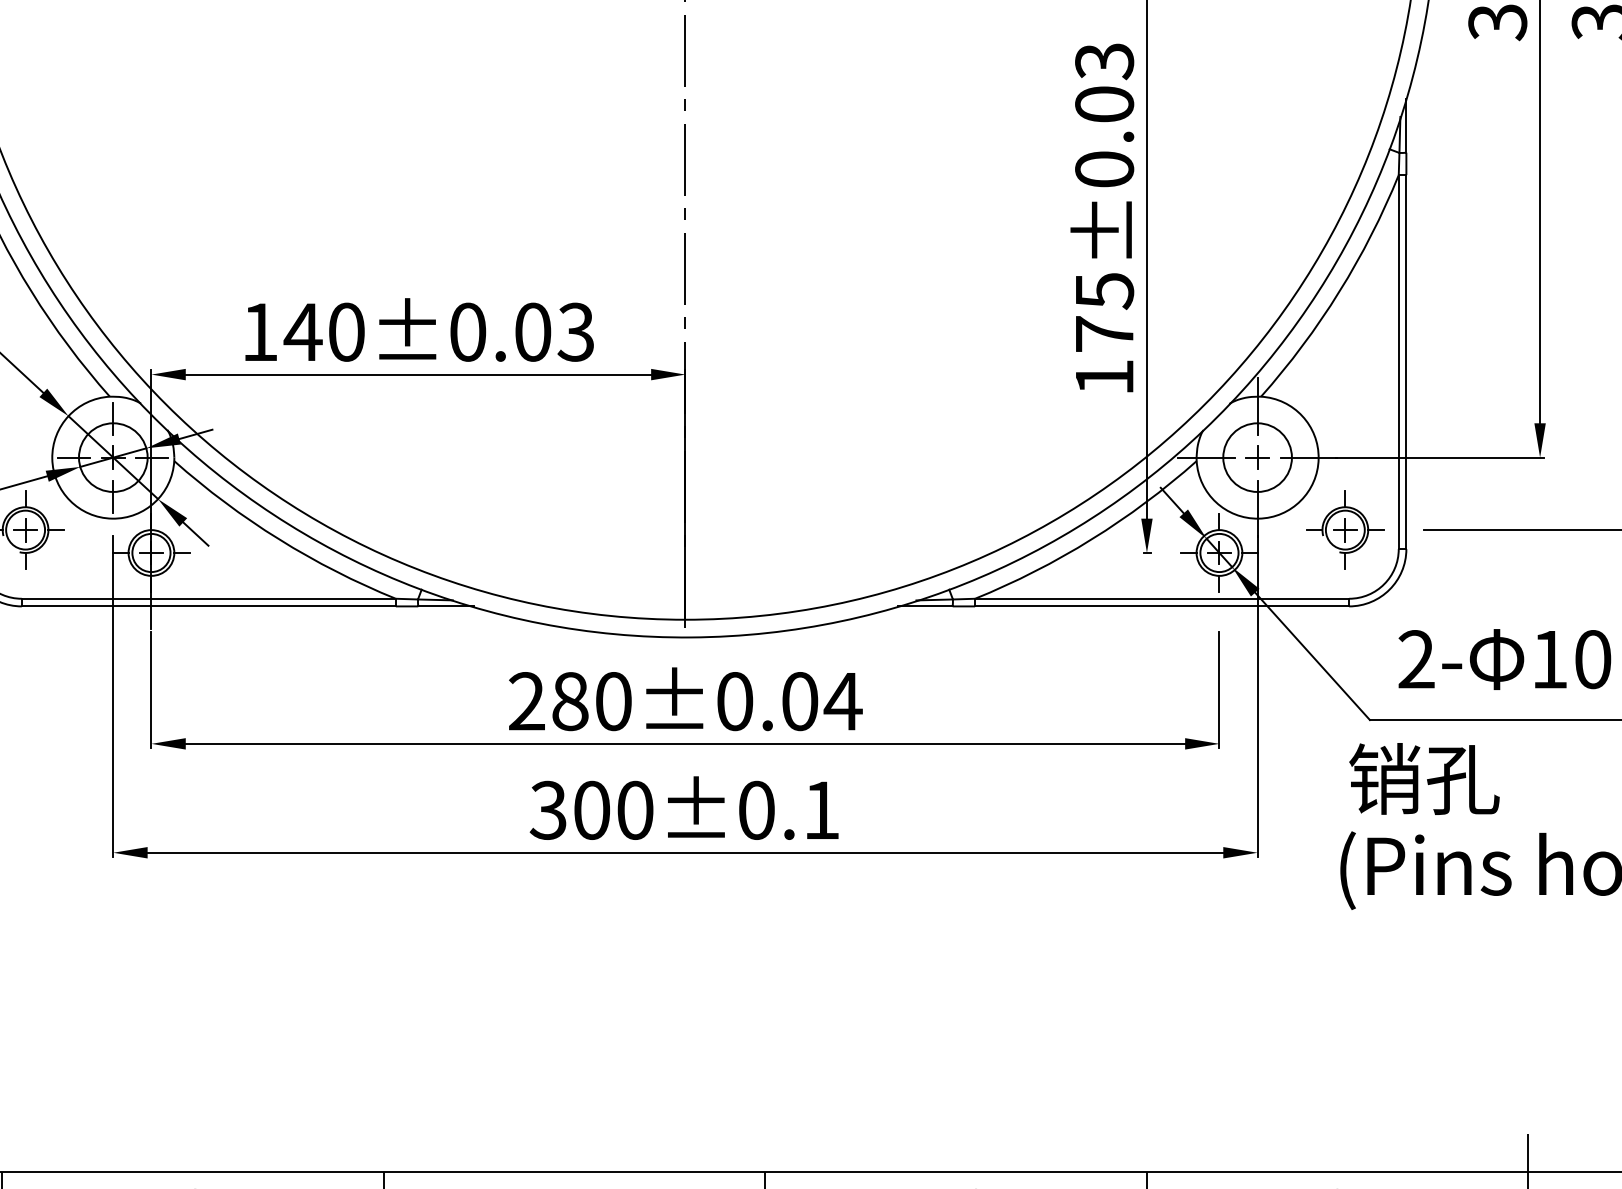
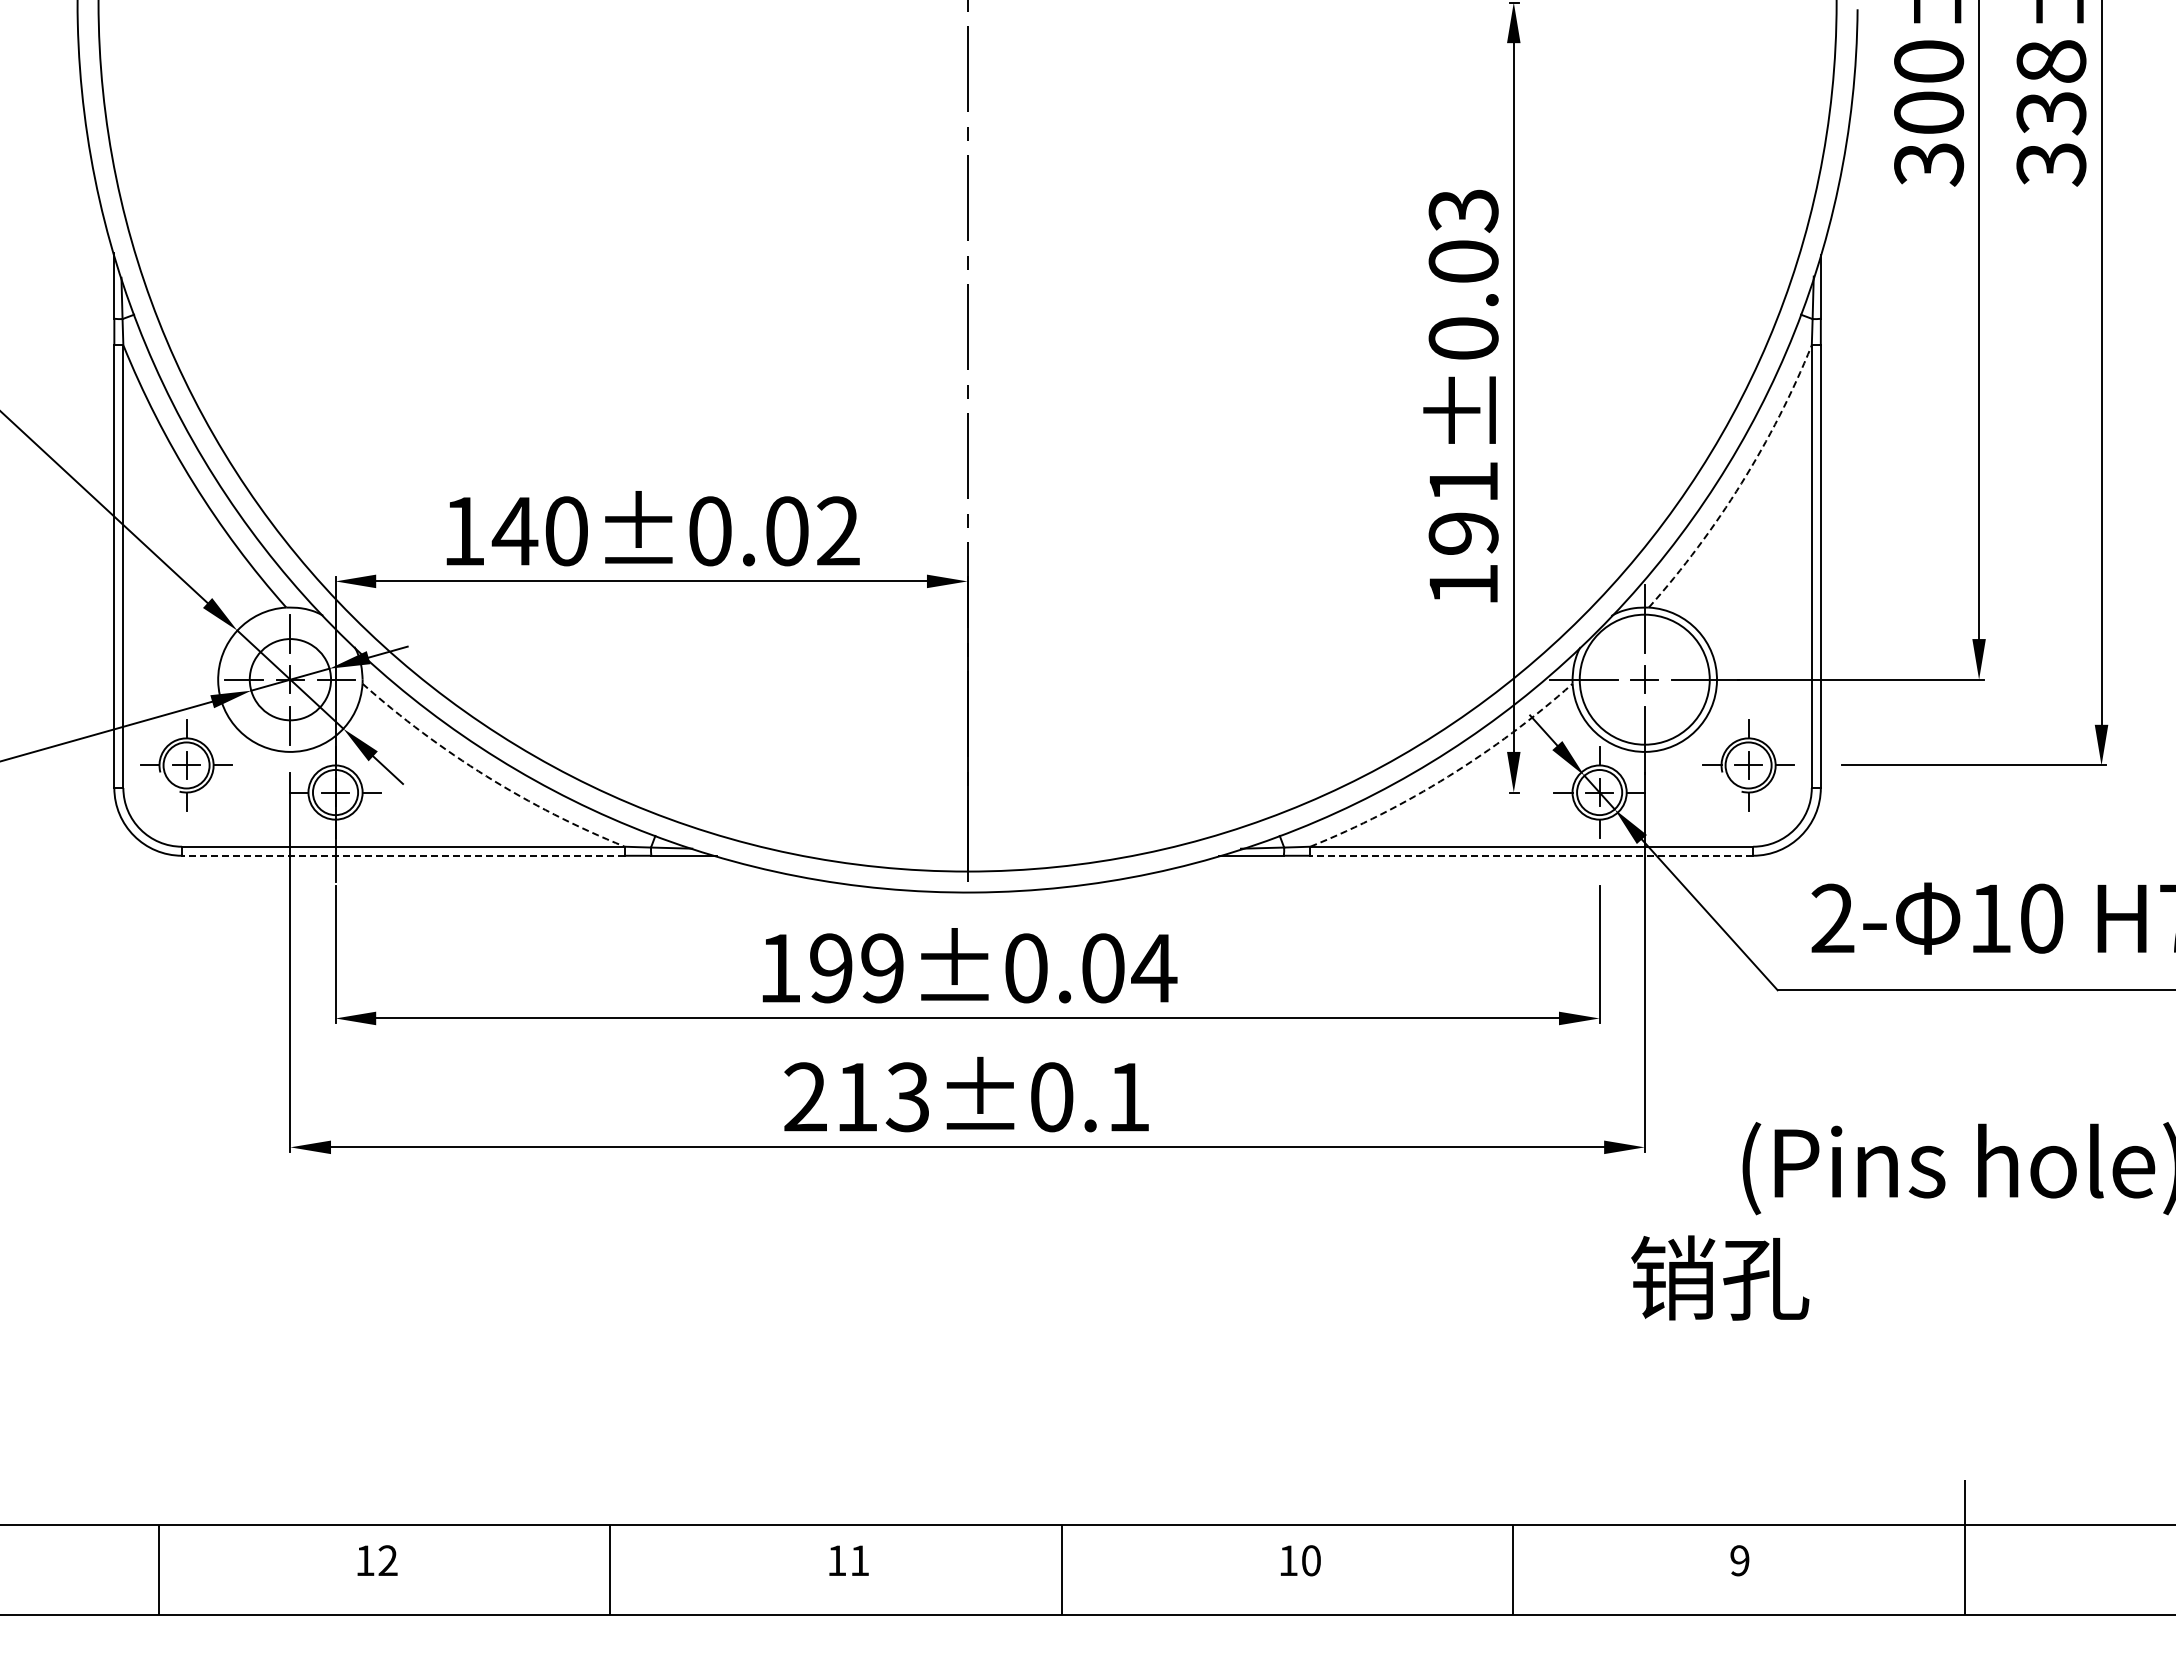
arc: (1339, 291) -> (1741, 483), solid -> dashed
text: (1104, 312) -> (1463, 507), 175±0.03 -> 191±0.03
text: (575, 332) -> (837, 531), 140±0.03 -> 140±0.02
circle: (1257, 457) -> (1644, 679), size x1.6
arc: (279, 539) -> (486, 776), solid -> dashed
arc: (1091, 539) -> (1448, 776), solid -> dashed
line: (208, 606) -> (402, 855), solid -> dashed
line: (1161, 606) -> (1531, 855), solid -> dashed
text: (569, 701) -> (830, 968), 280±0.04 -> 199±0.04
text: (1424, 778) -> (1720, 1277), moved
text: (591, 810) -> (856, 1097), 300±0.1 -> 213±0.1

